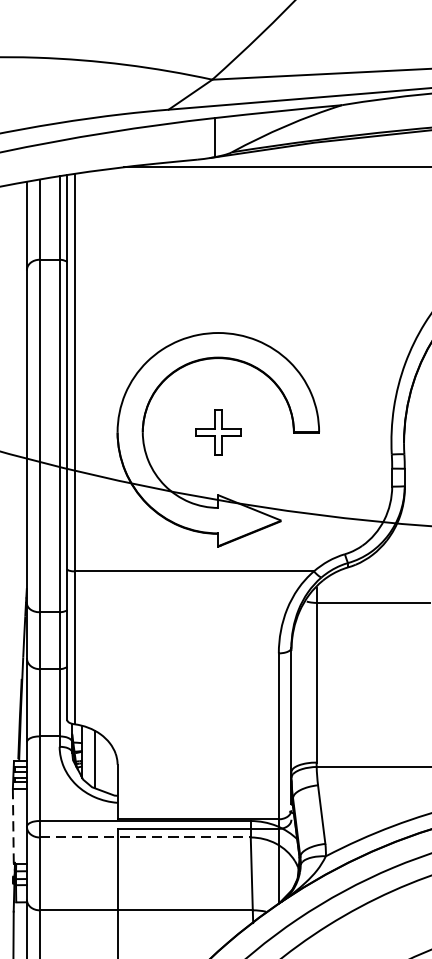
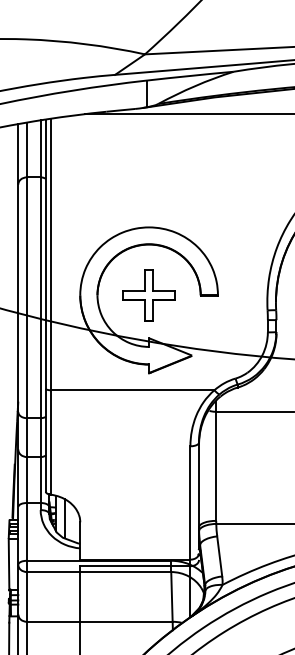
part: (217, 432) -> (148, 295), size x1.67
line: (13, 826) -> (9, 564), dashed -> solid
line: (145, 838) -> (99, 572), dashed -> solid

